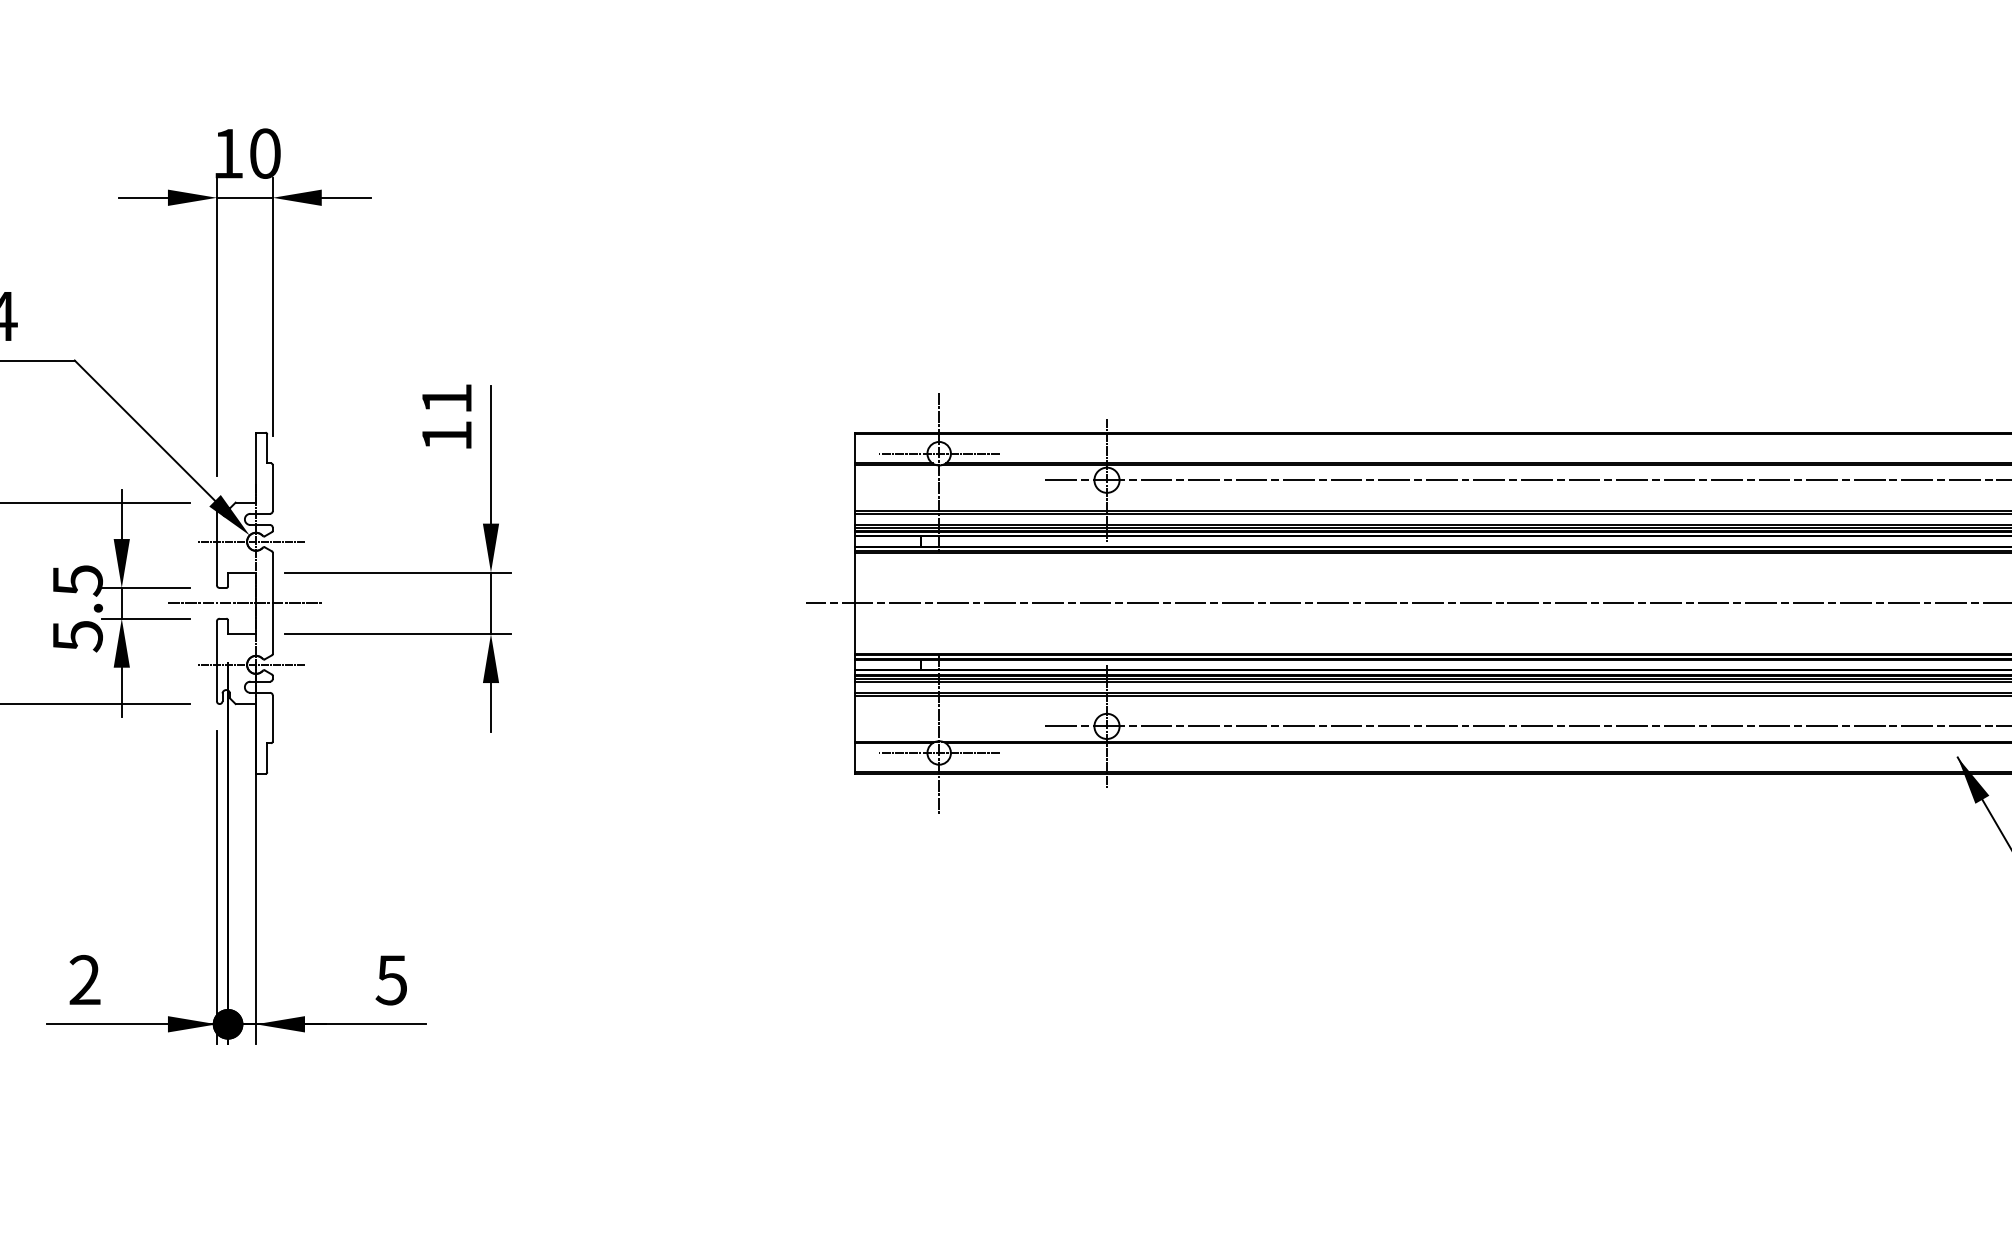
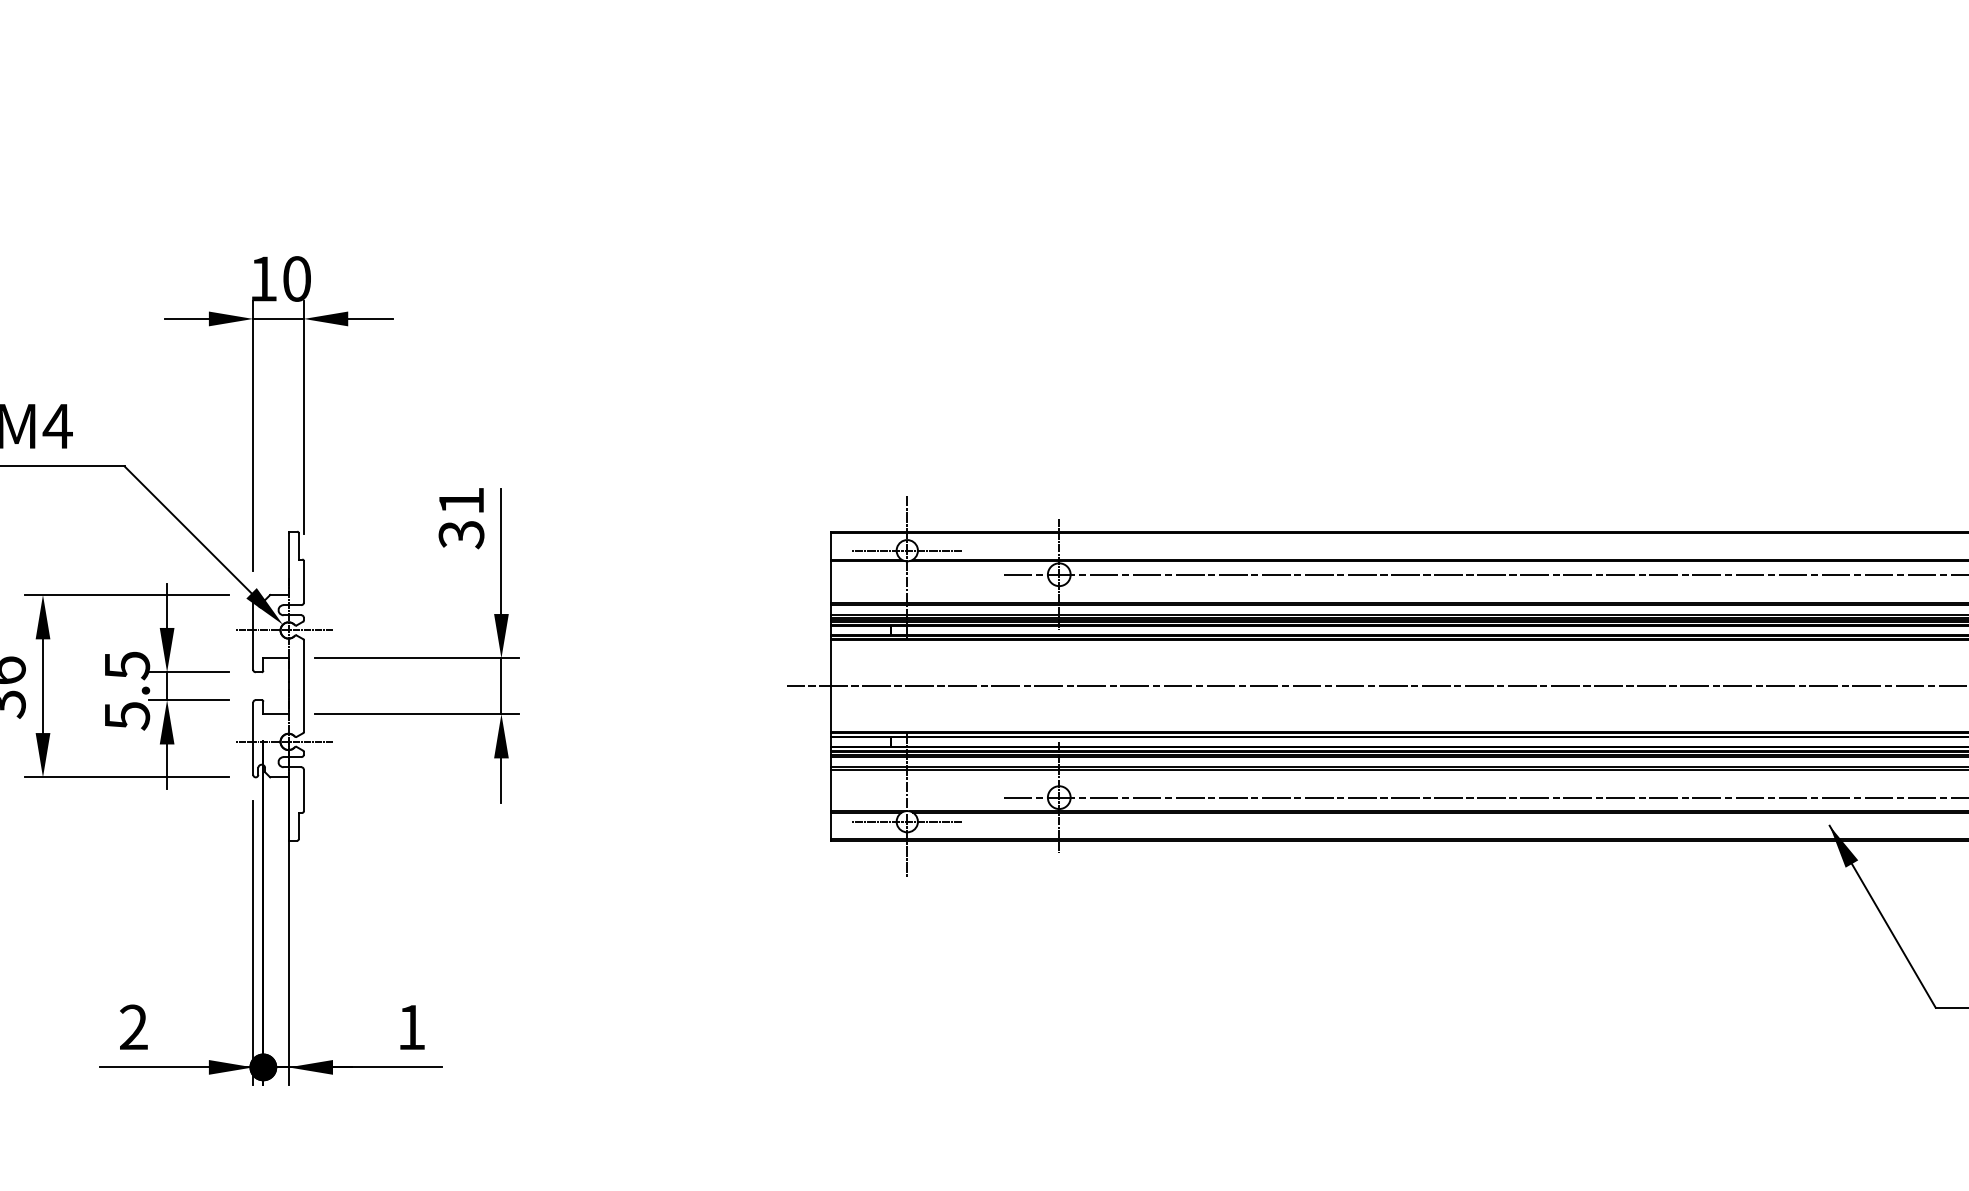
text: (446, 436) -> (461, 535), 11 -> 31
line: (244, 603) -> (278, 686), removed
text: (390, 980) -> (410, 1027), 5 -> 1

